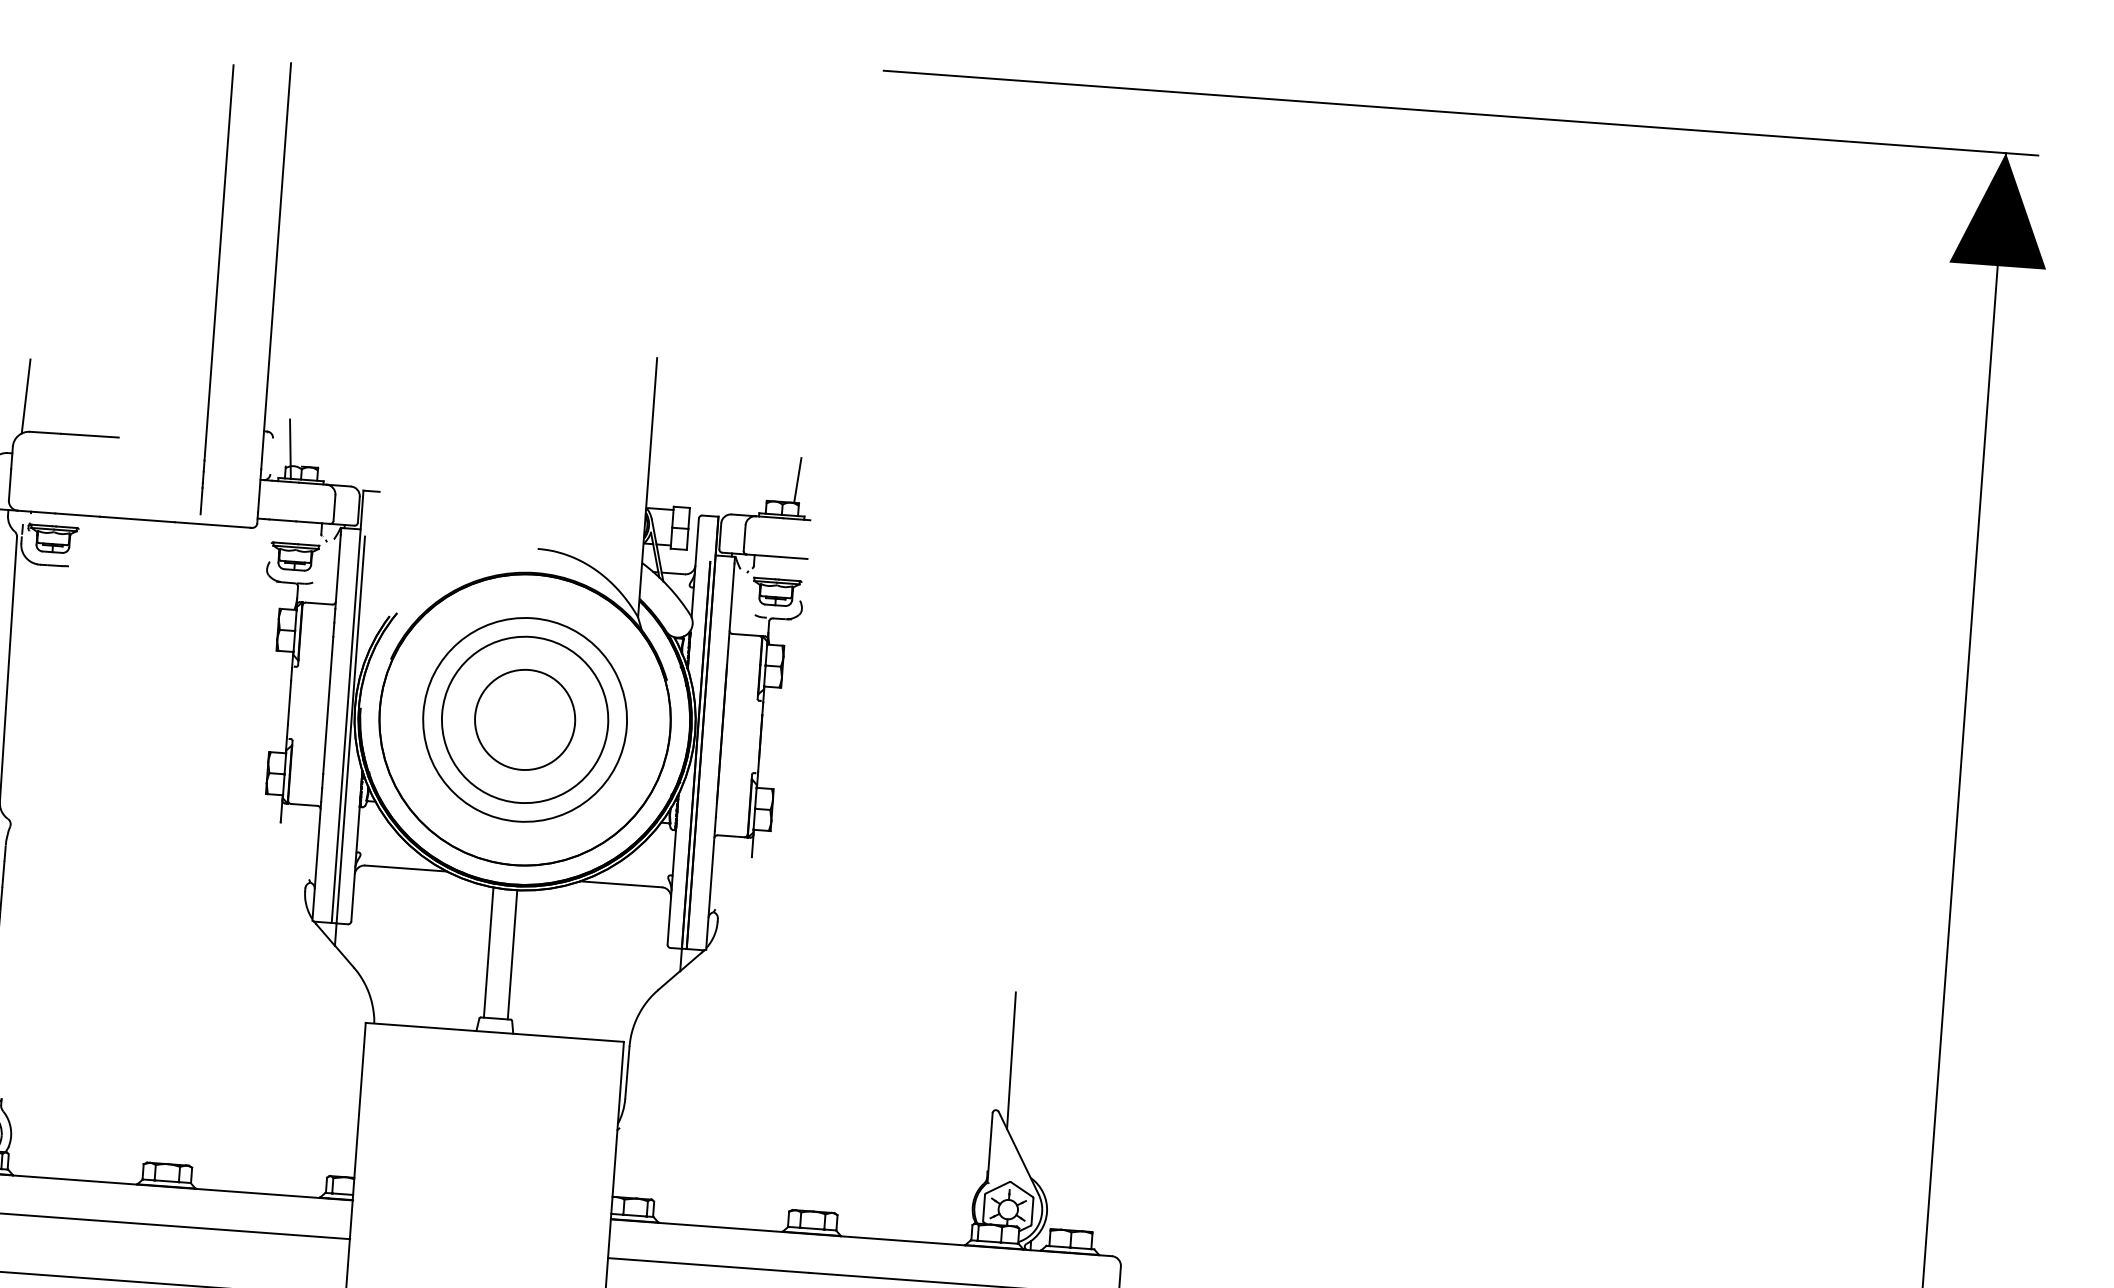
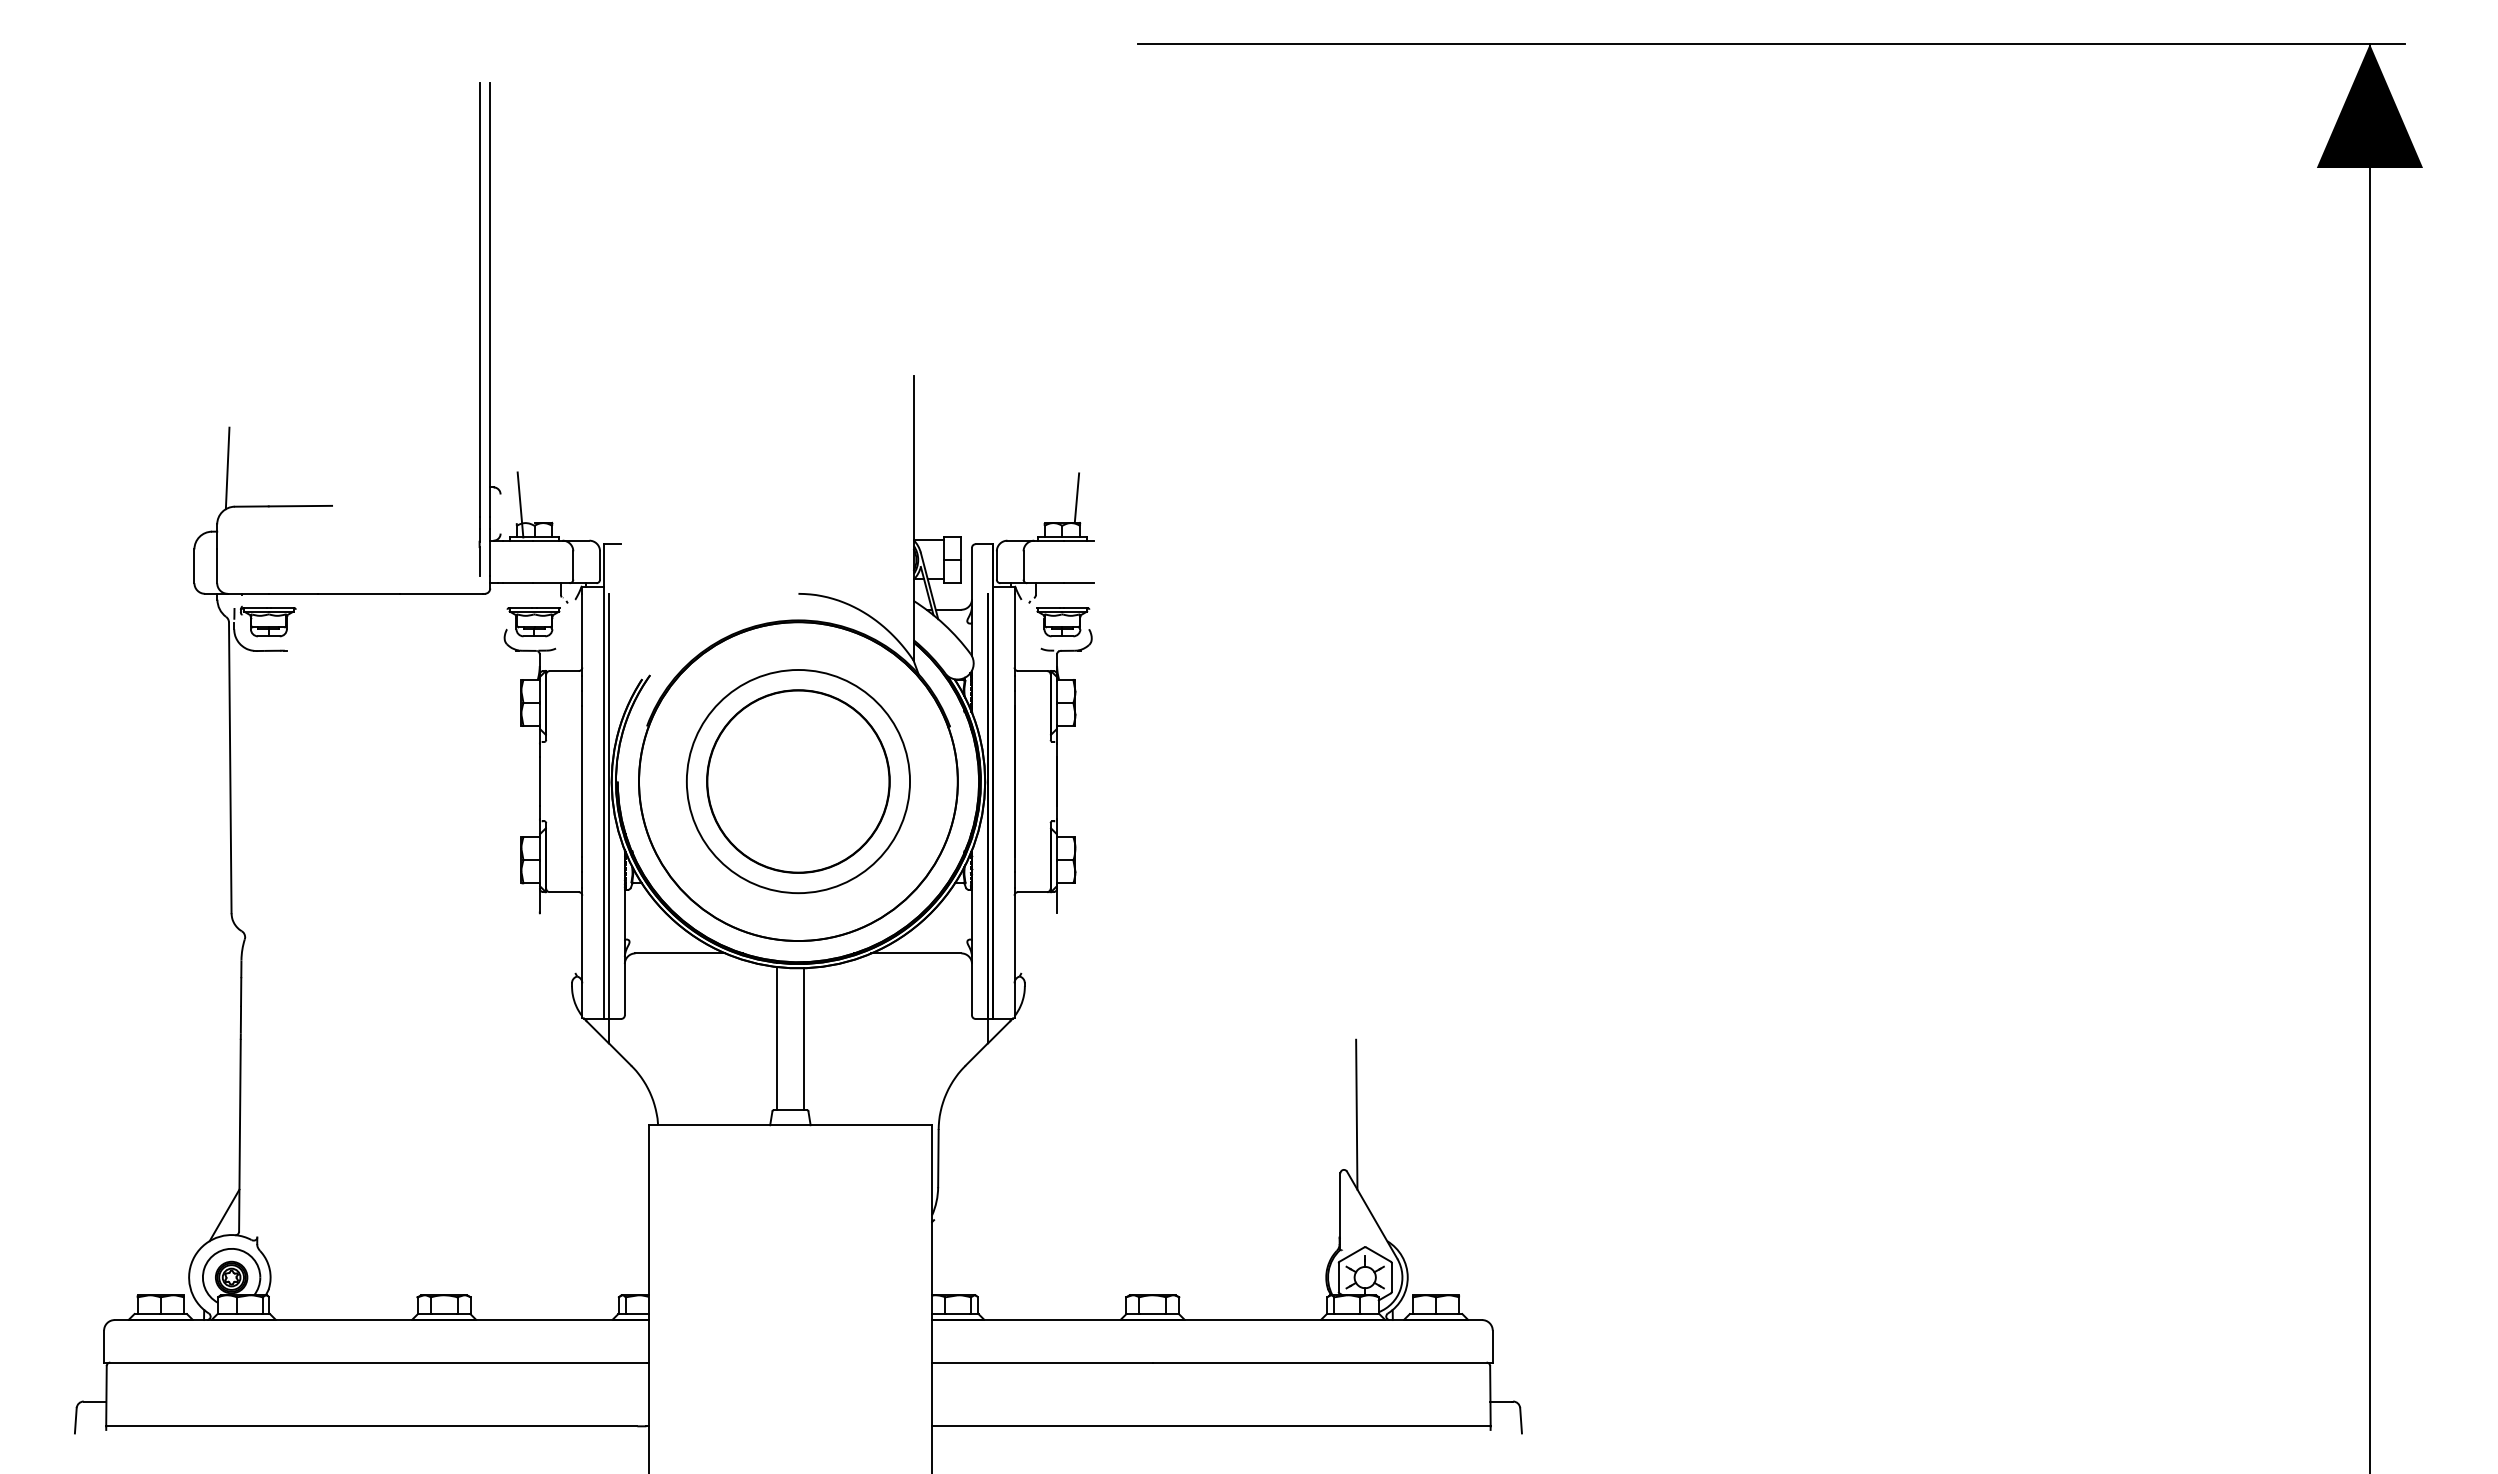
line: (216, 289) -> (479, 329), moved
circle: (525, 719) -> (798, 781), size x1.67

